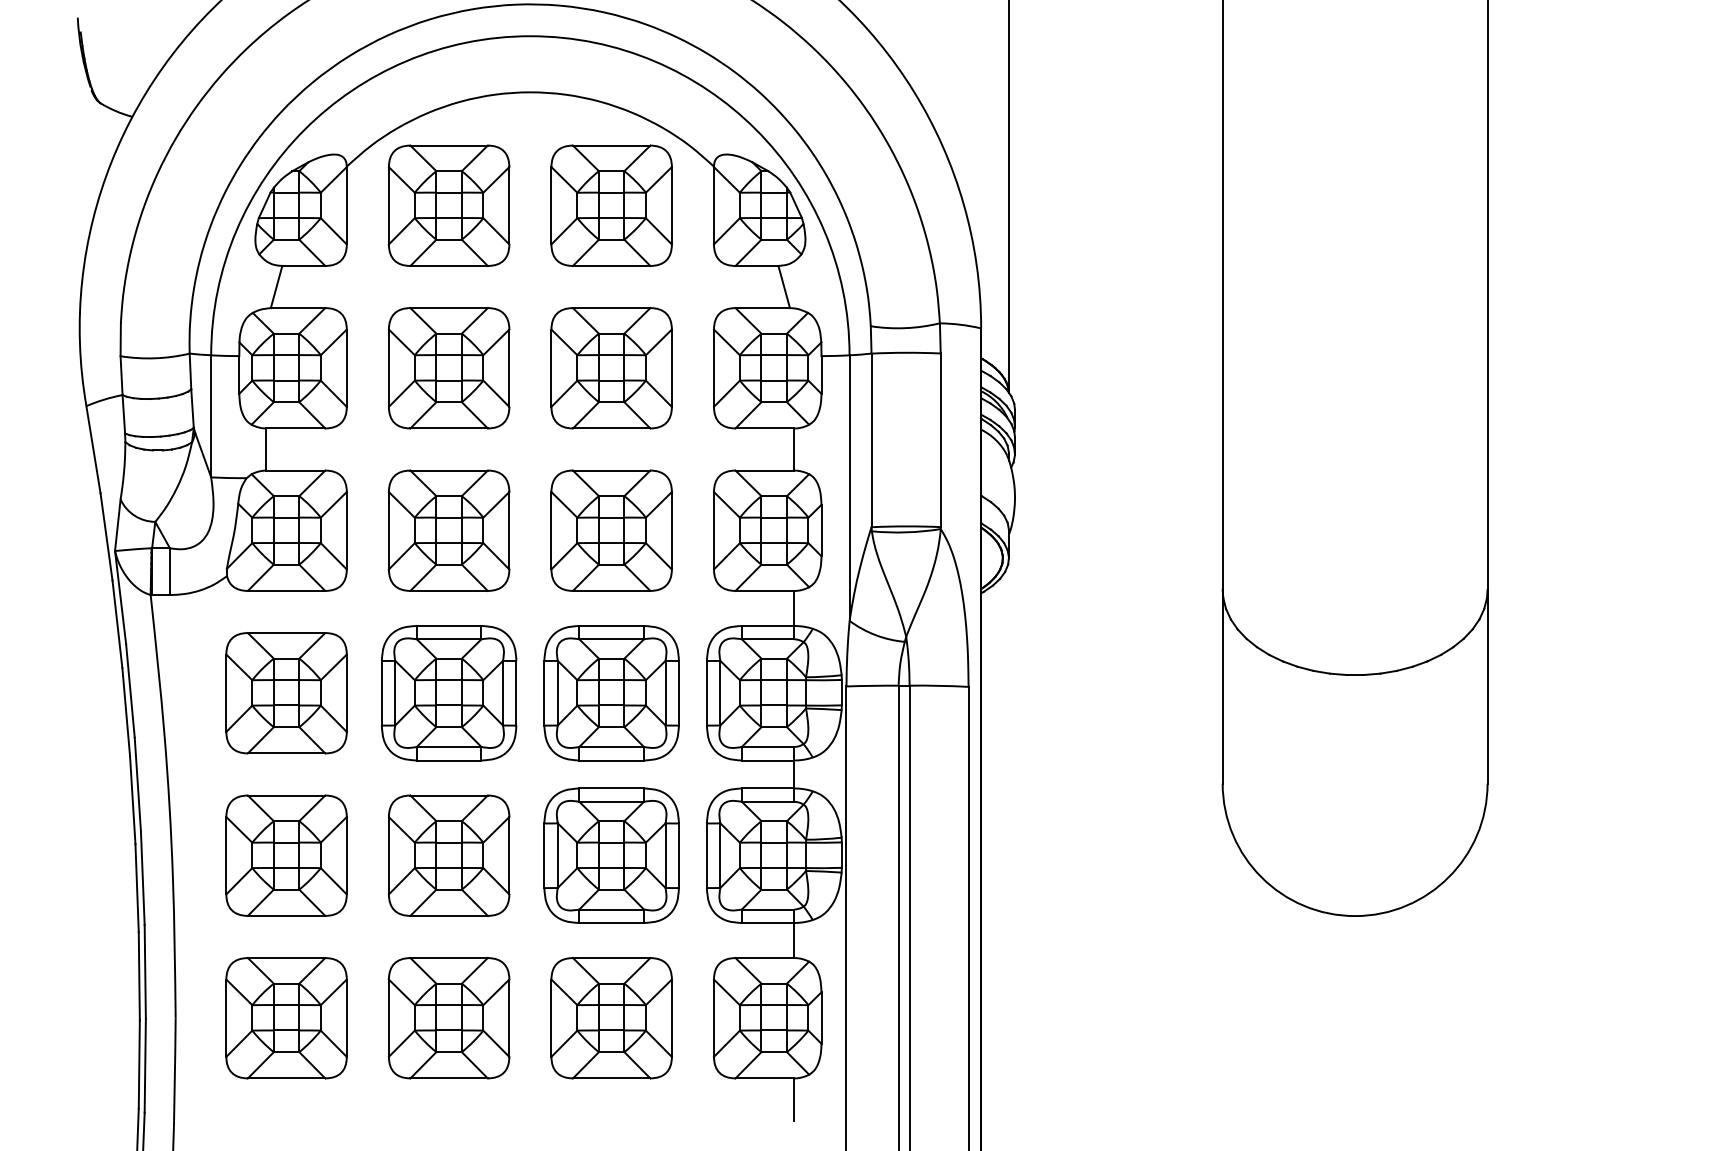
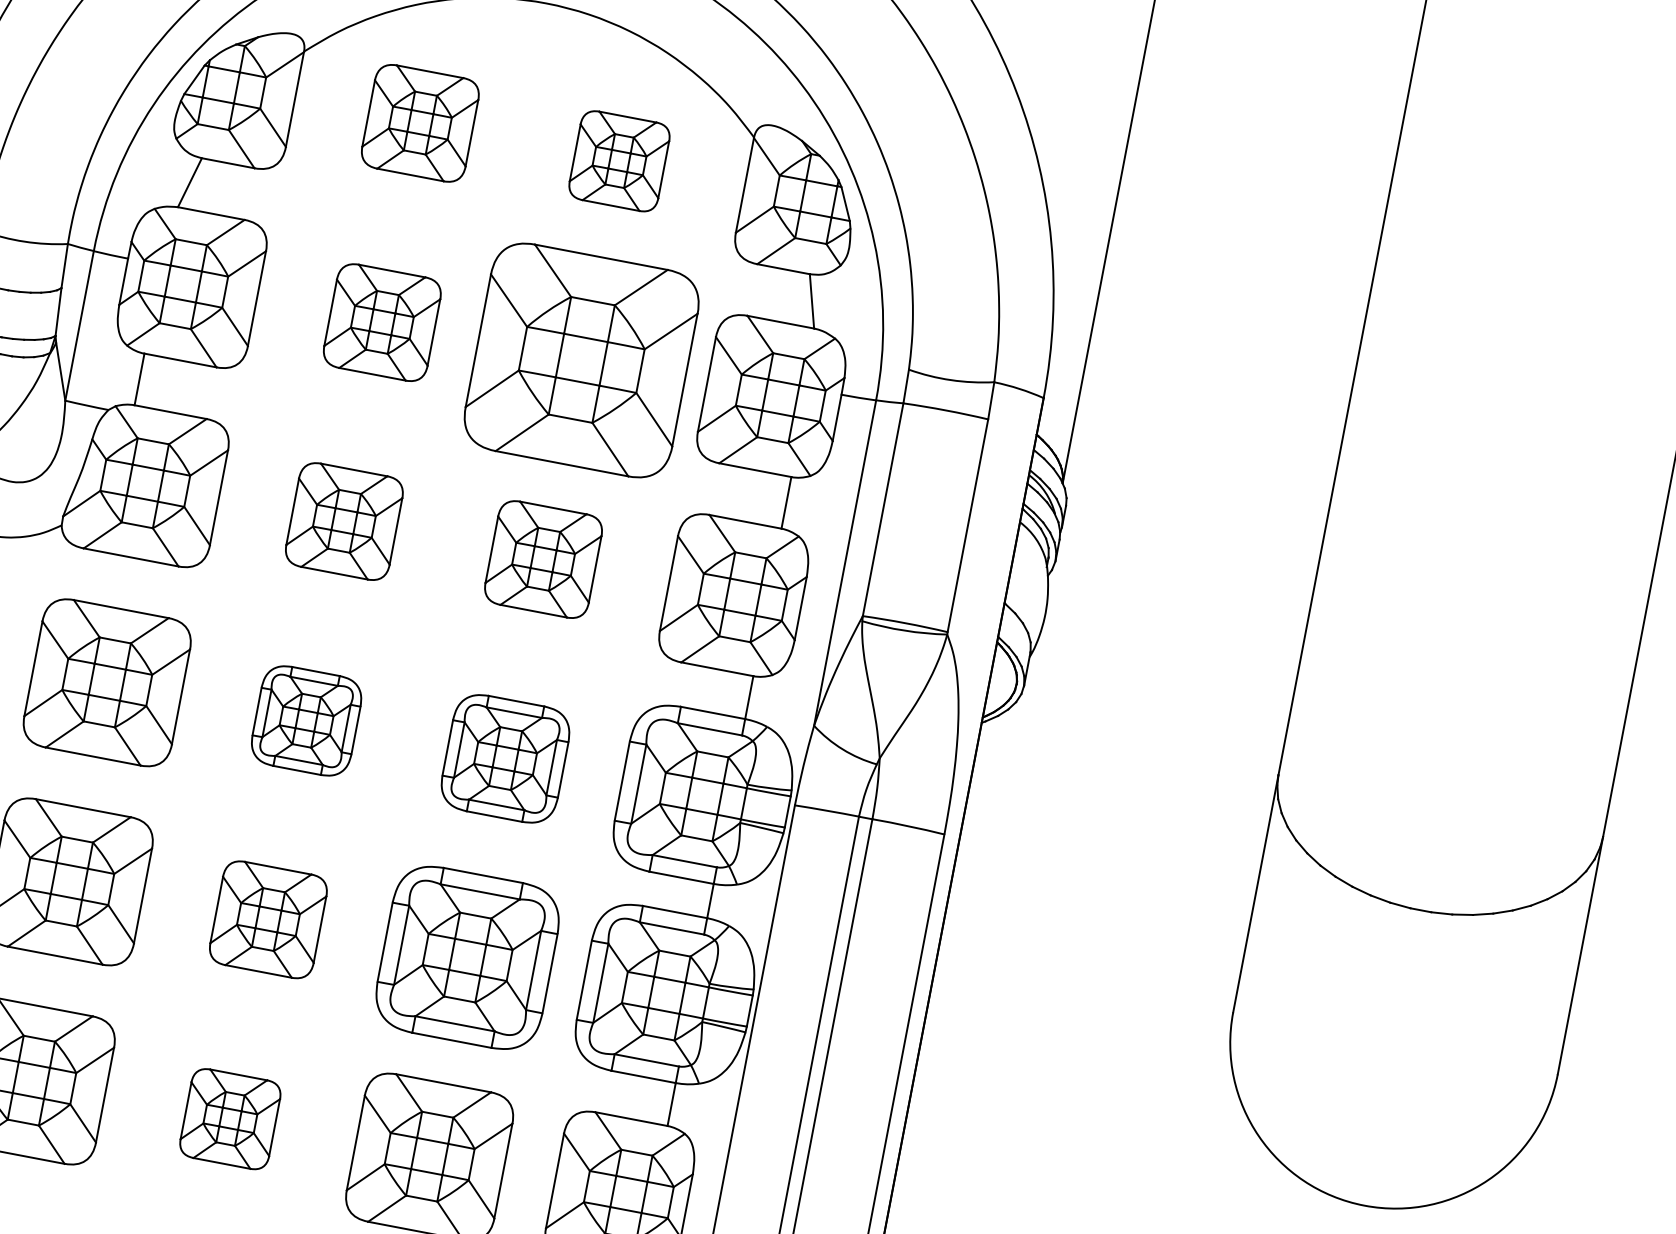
part: (448, 205) -> (419, 122), size x0.7
part: (611, 205) -> (619, 161), size x0.6
part: (448, 368) -> (381, 322), size x0.7
part: (611, 368) -> (581, 360), size x1.4
part: (448, 530) -> (343, 521), size x0.7
part: (611, 530) -> (543, 559), size x0.7
part: (449, 693) -> (306, 721), size x0.6
part: (611, 693) -> (505, 759), size x0.7
part: (448, 855) -> (267, 919), size x0.7
part: (448, 1018) -> (229, 1119), size x0.6

